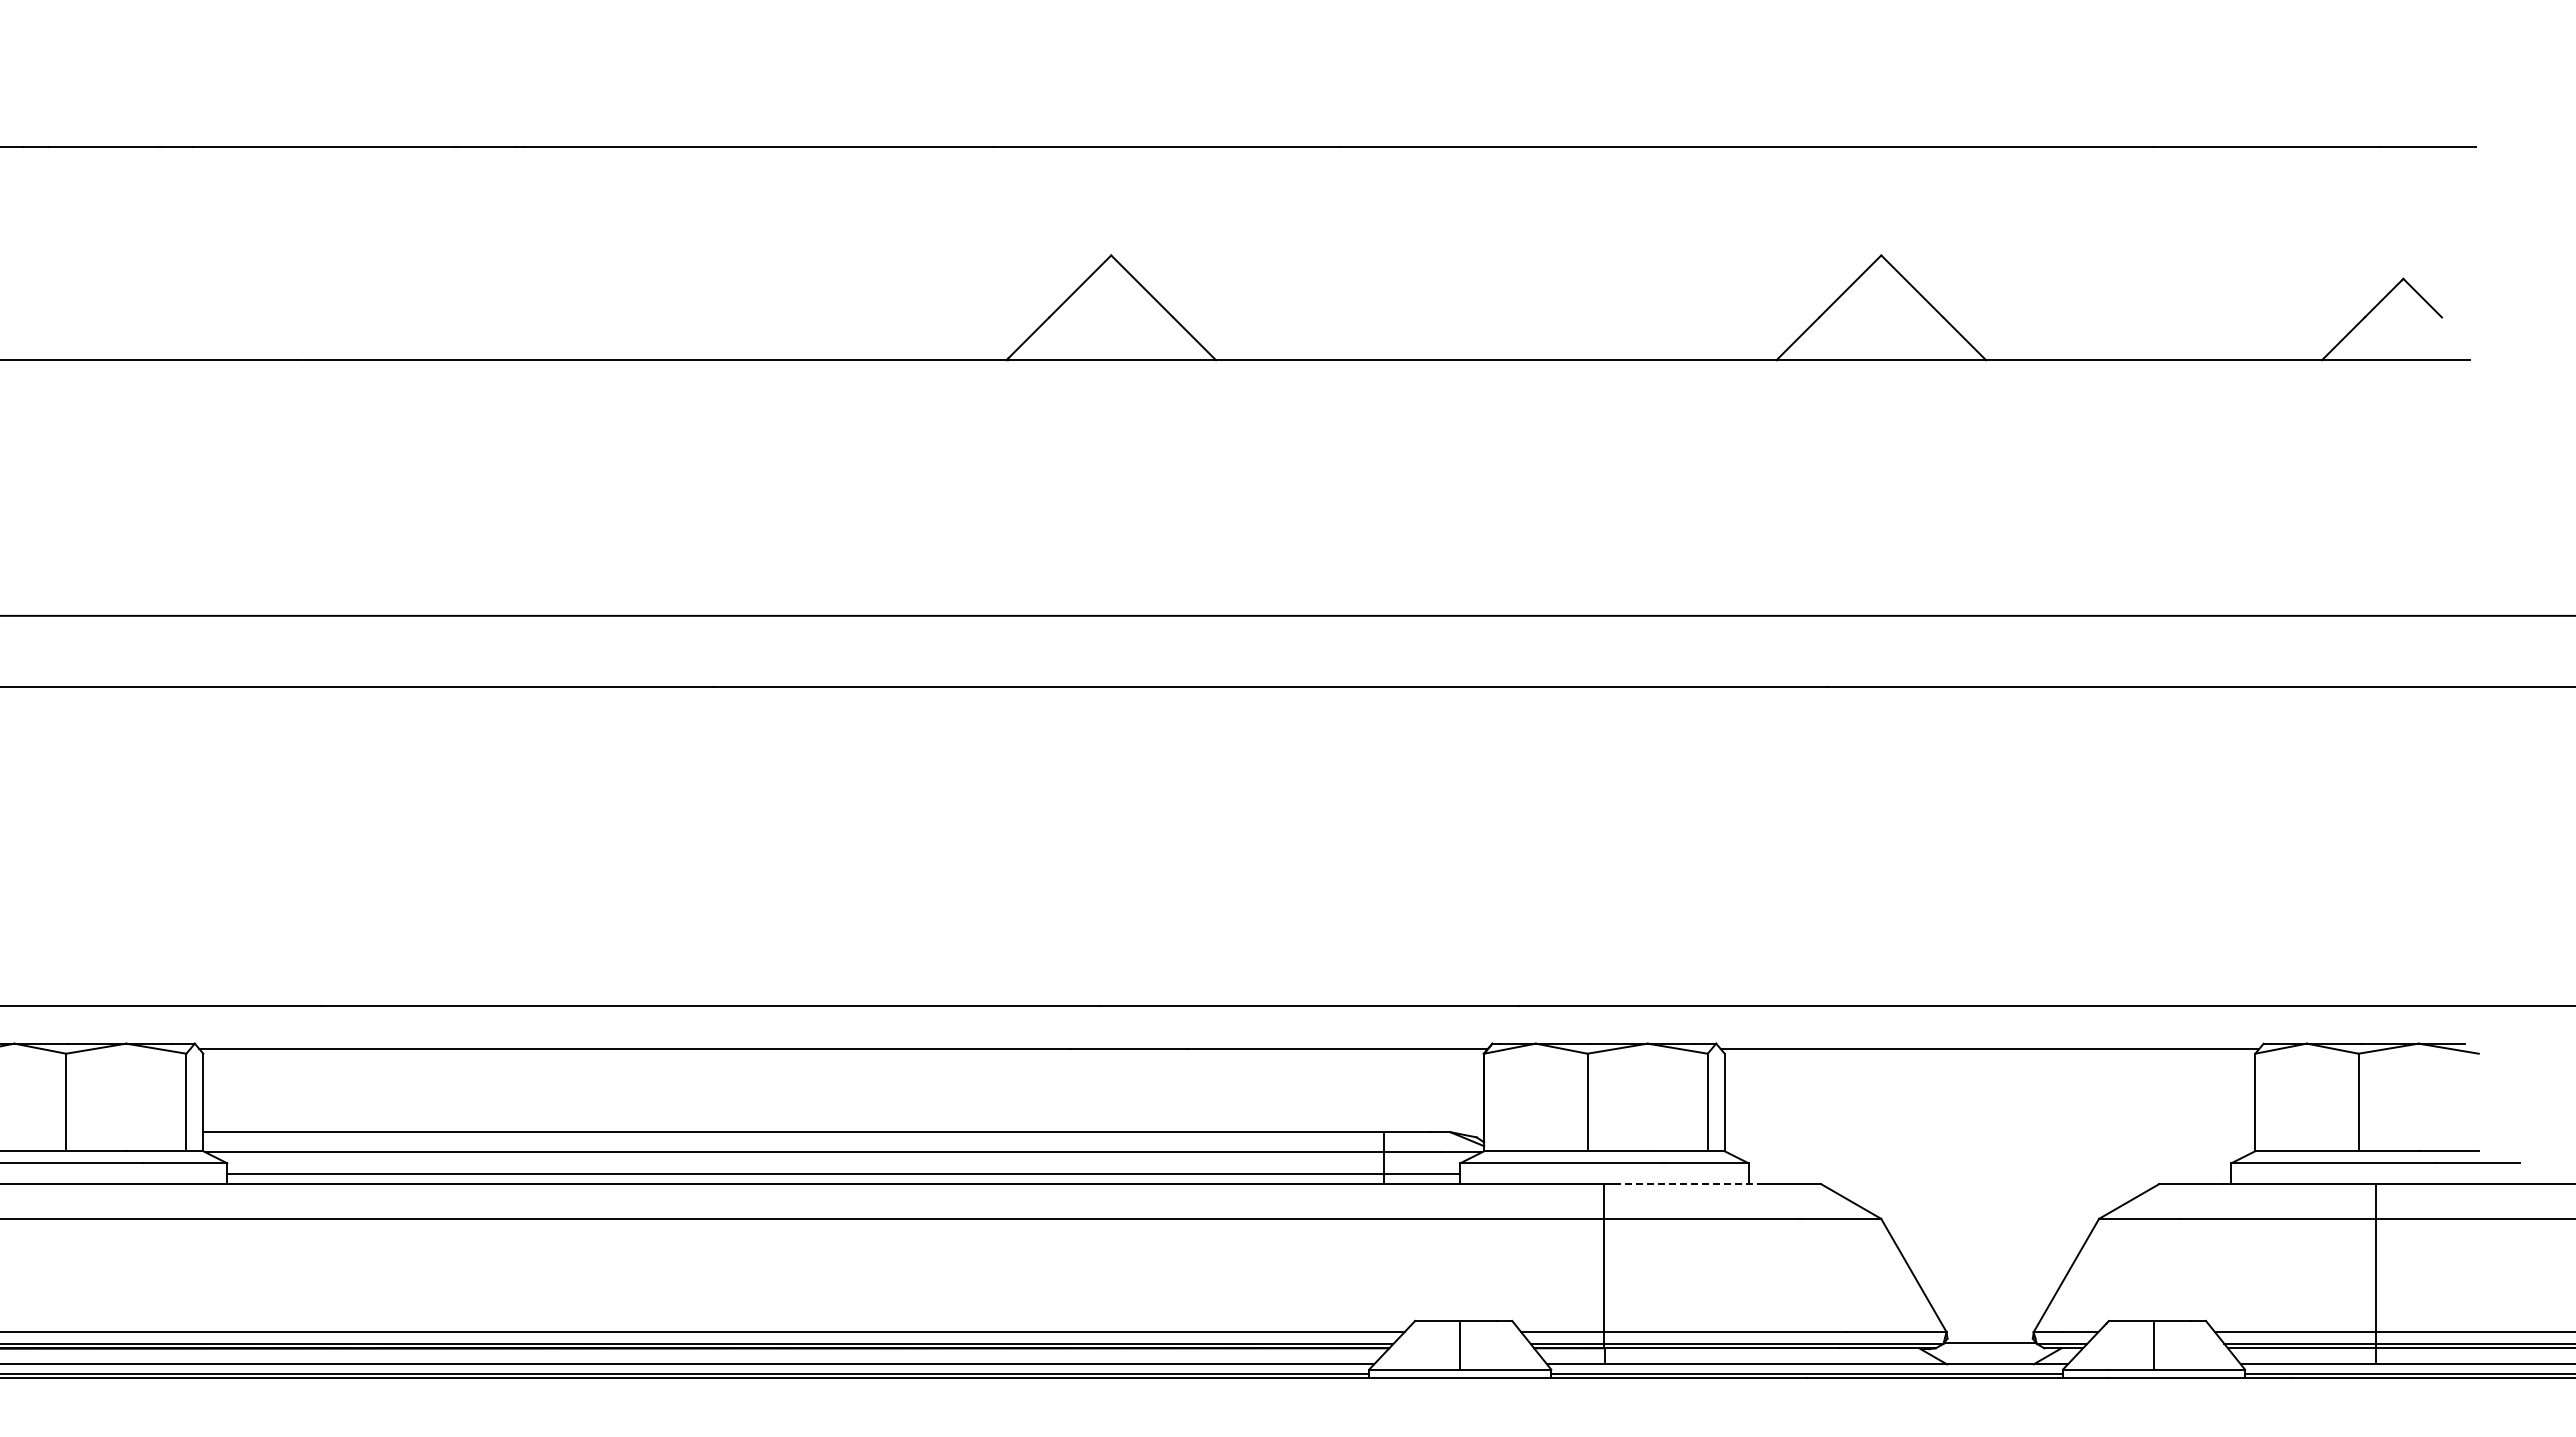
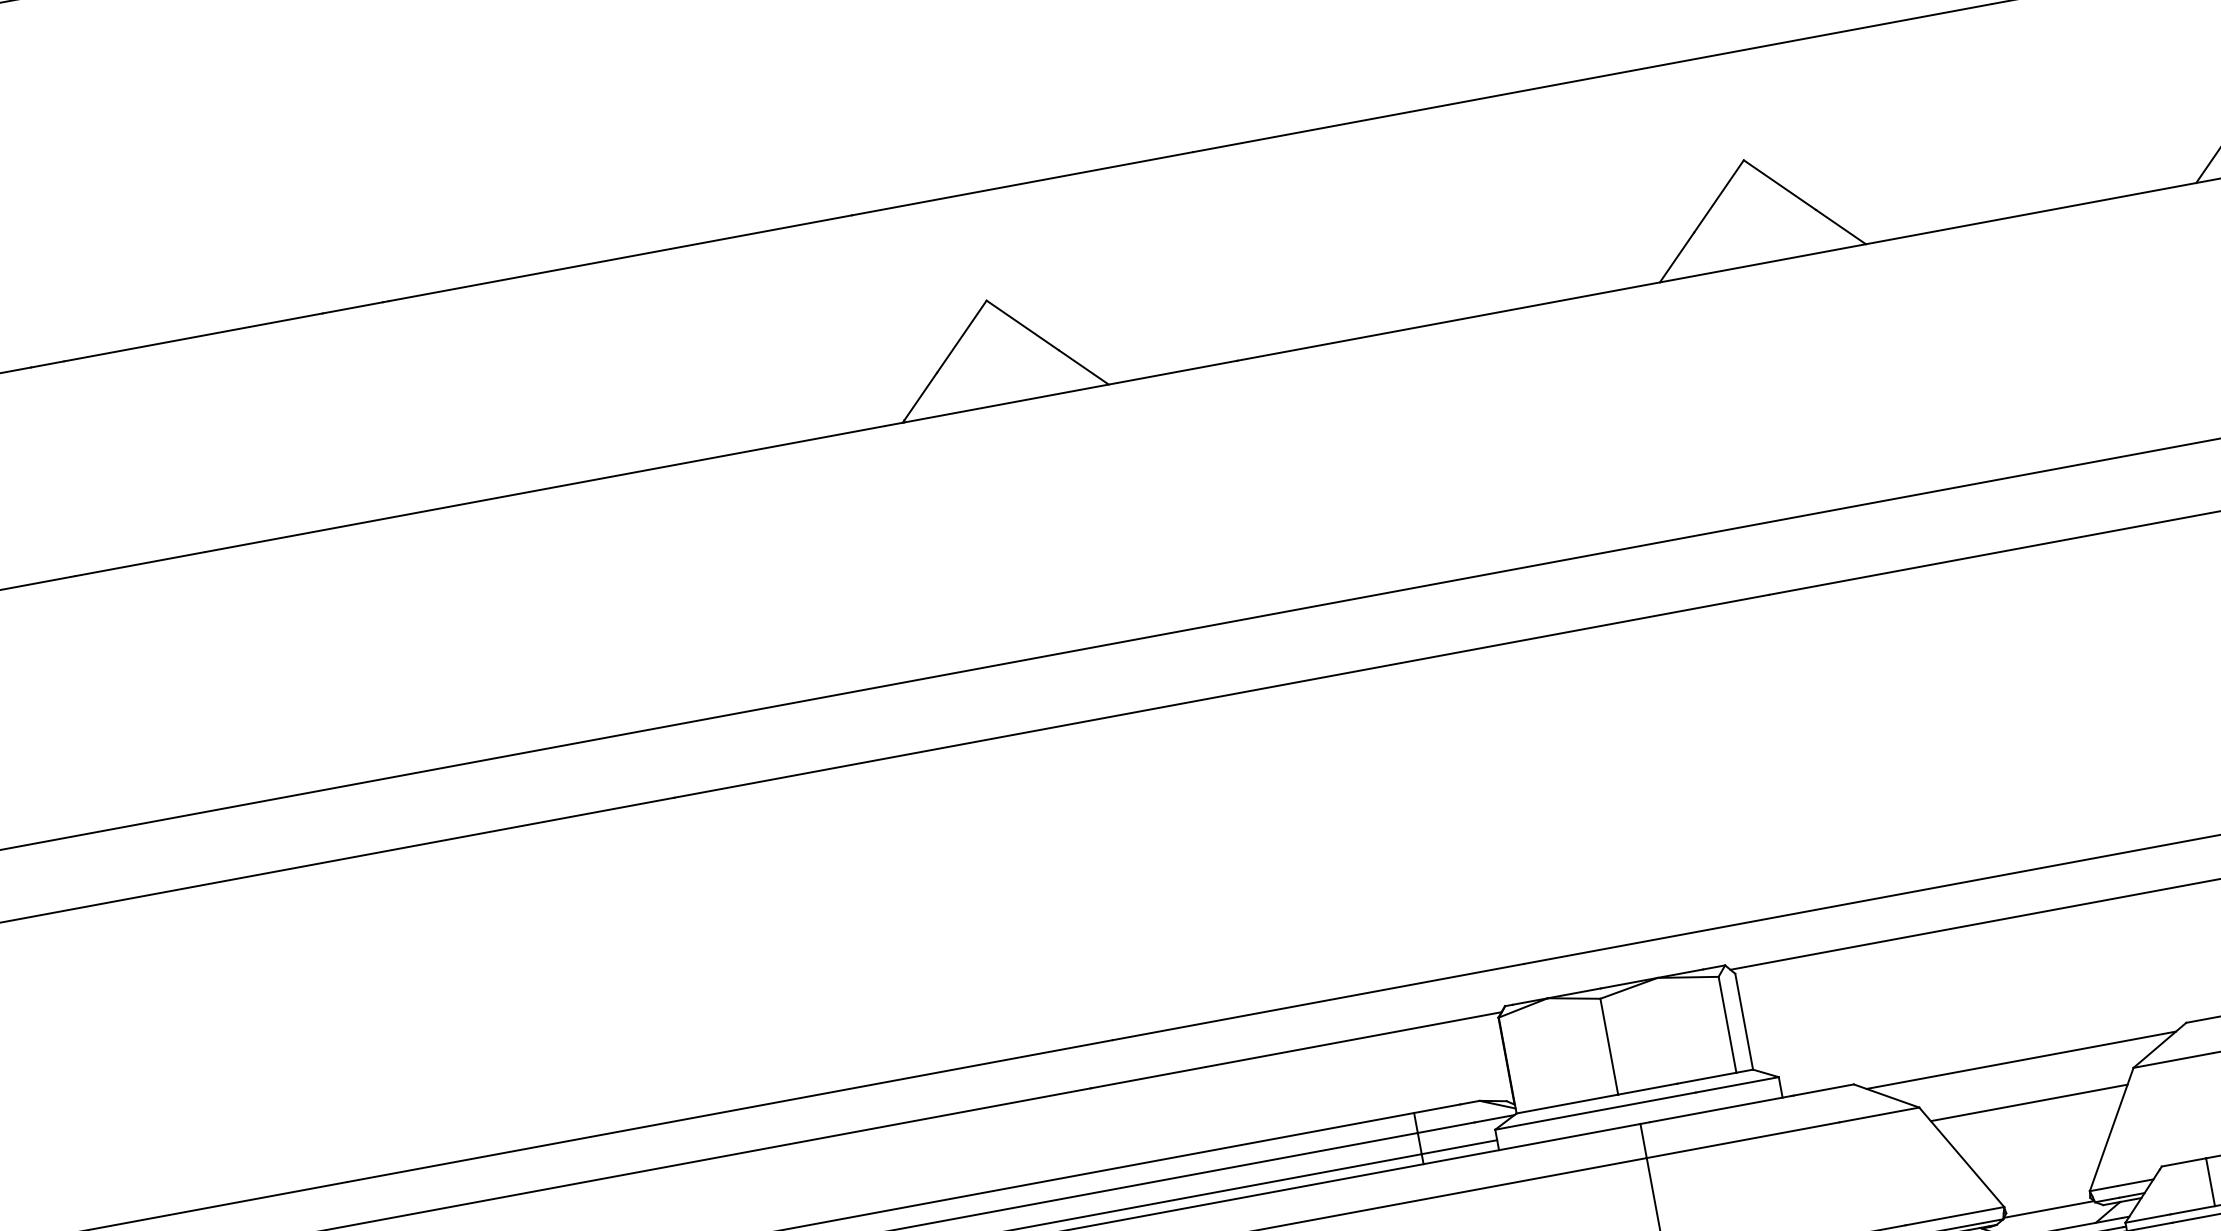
line: (1685, 1184) -> (1720, 1109), dashed -> solid
line: (1989, 1190) -> (2020, 1059), added
line: (1990, 1234) -> (2029, 1103), added

